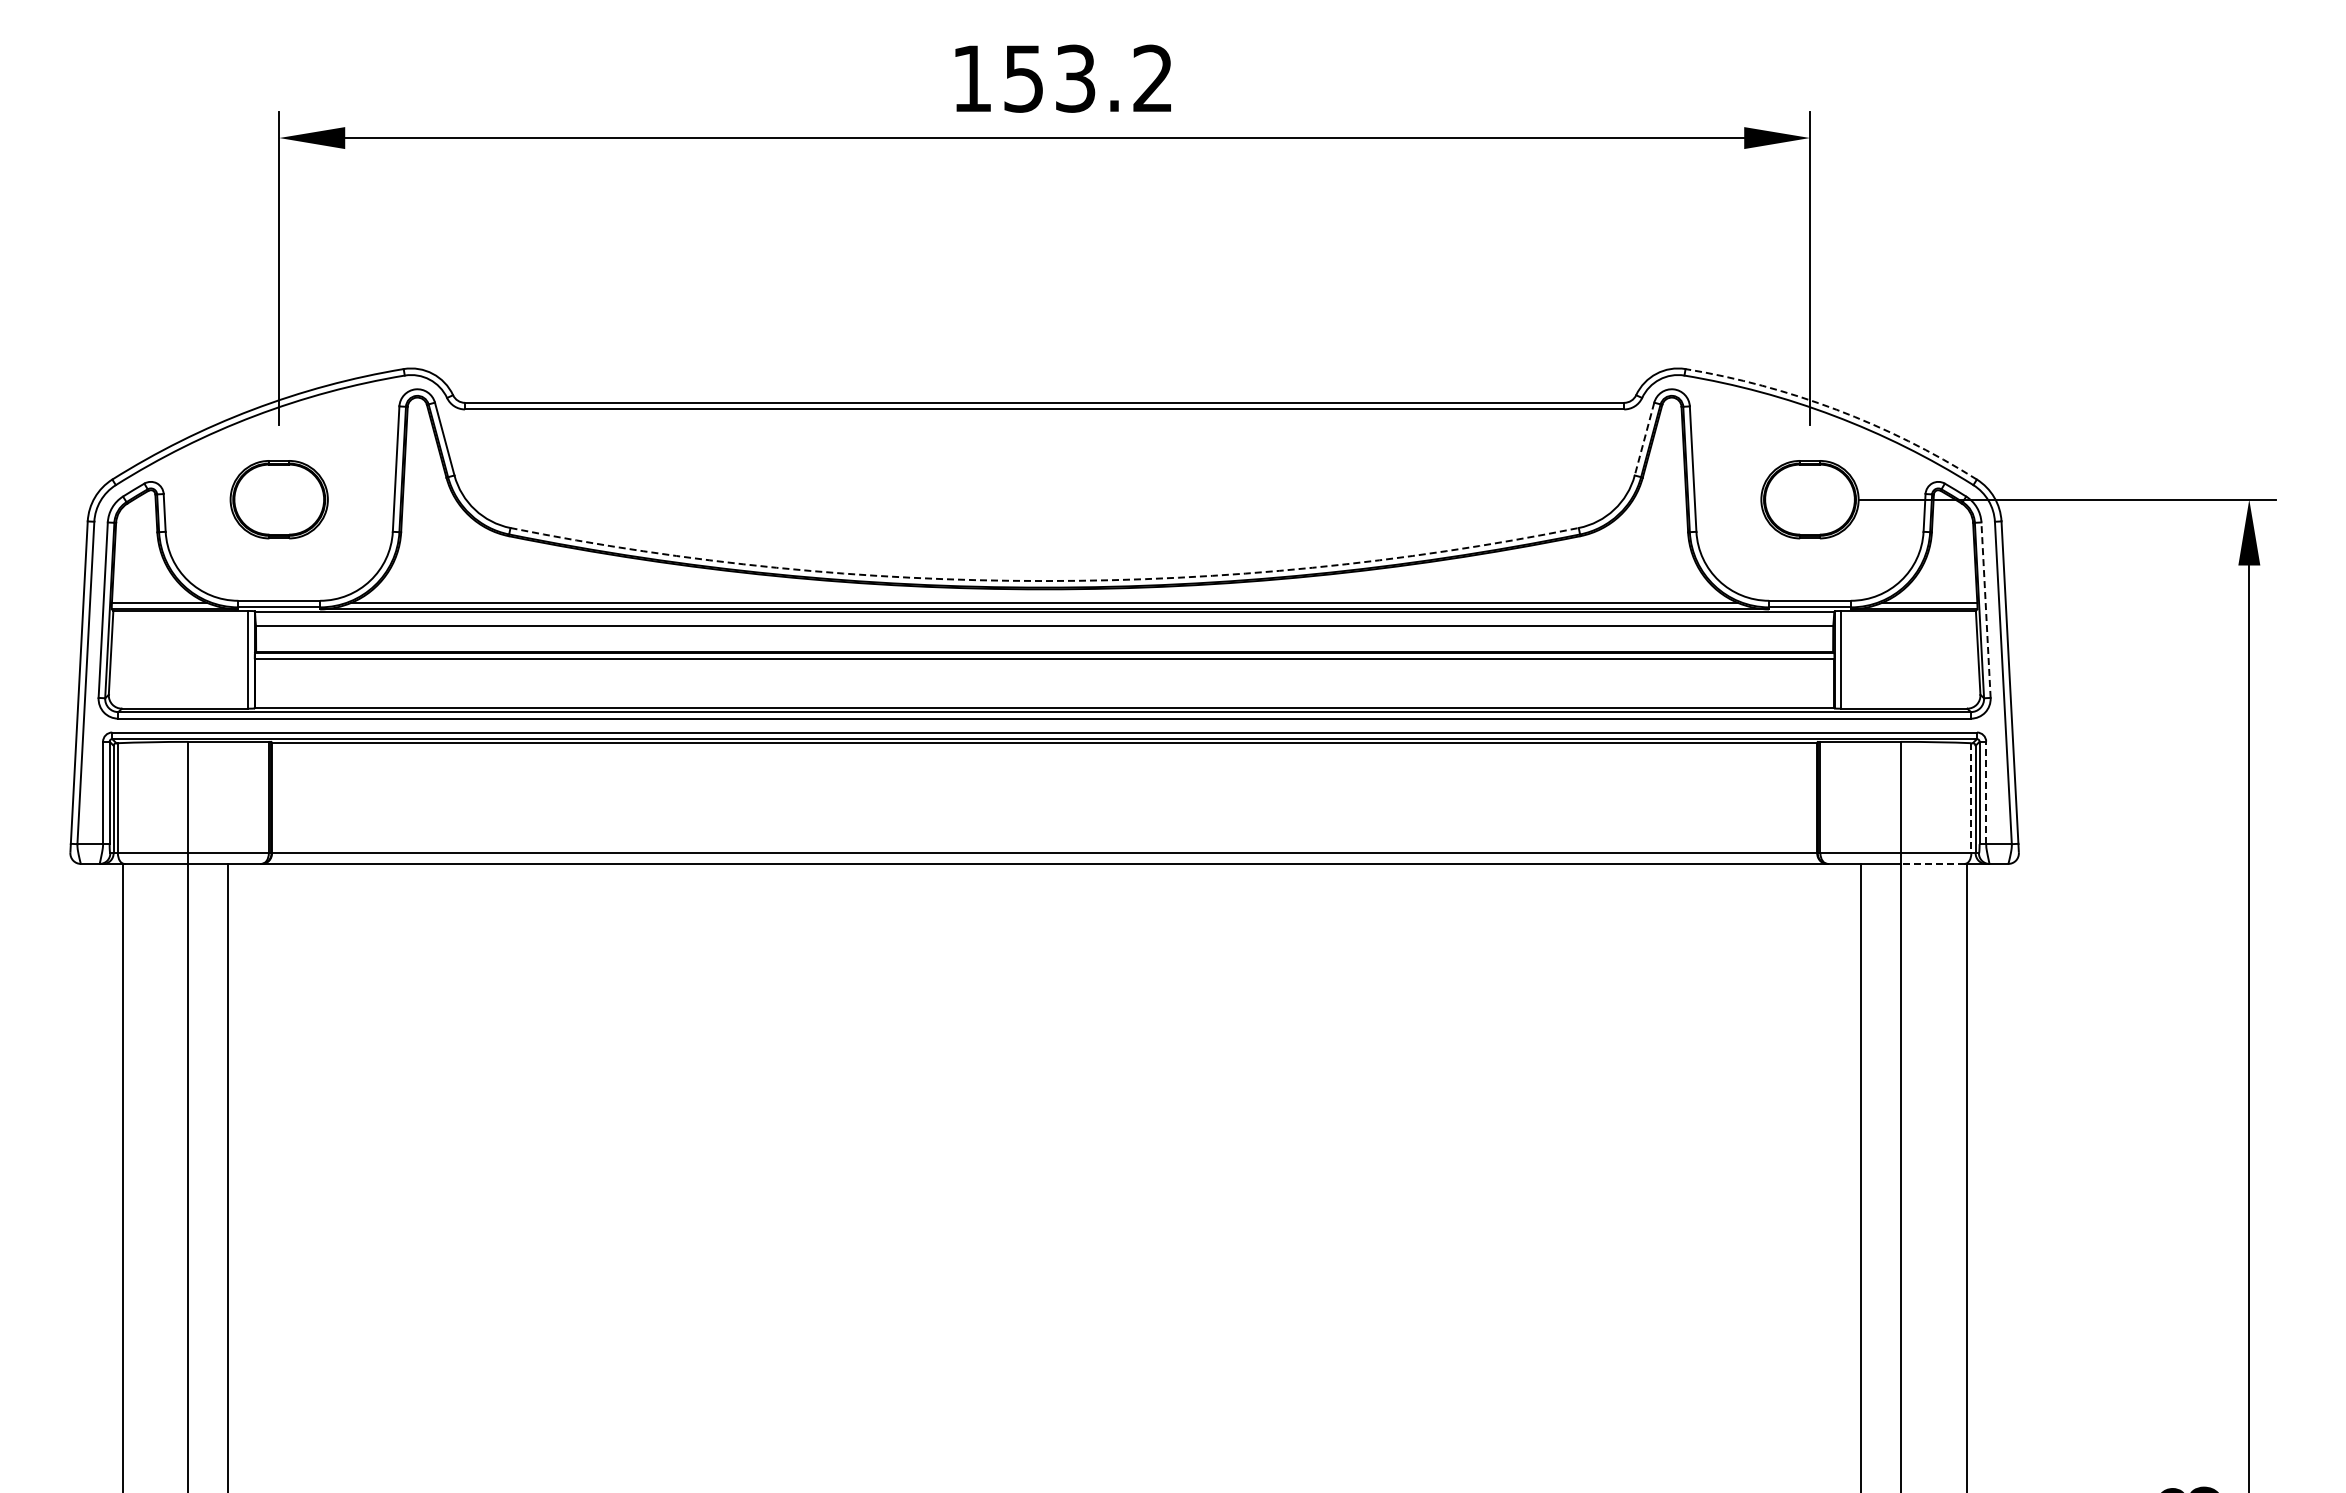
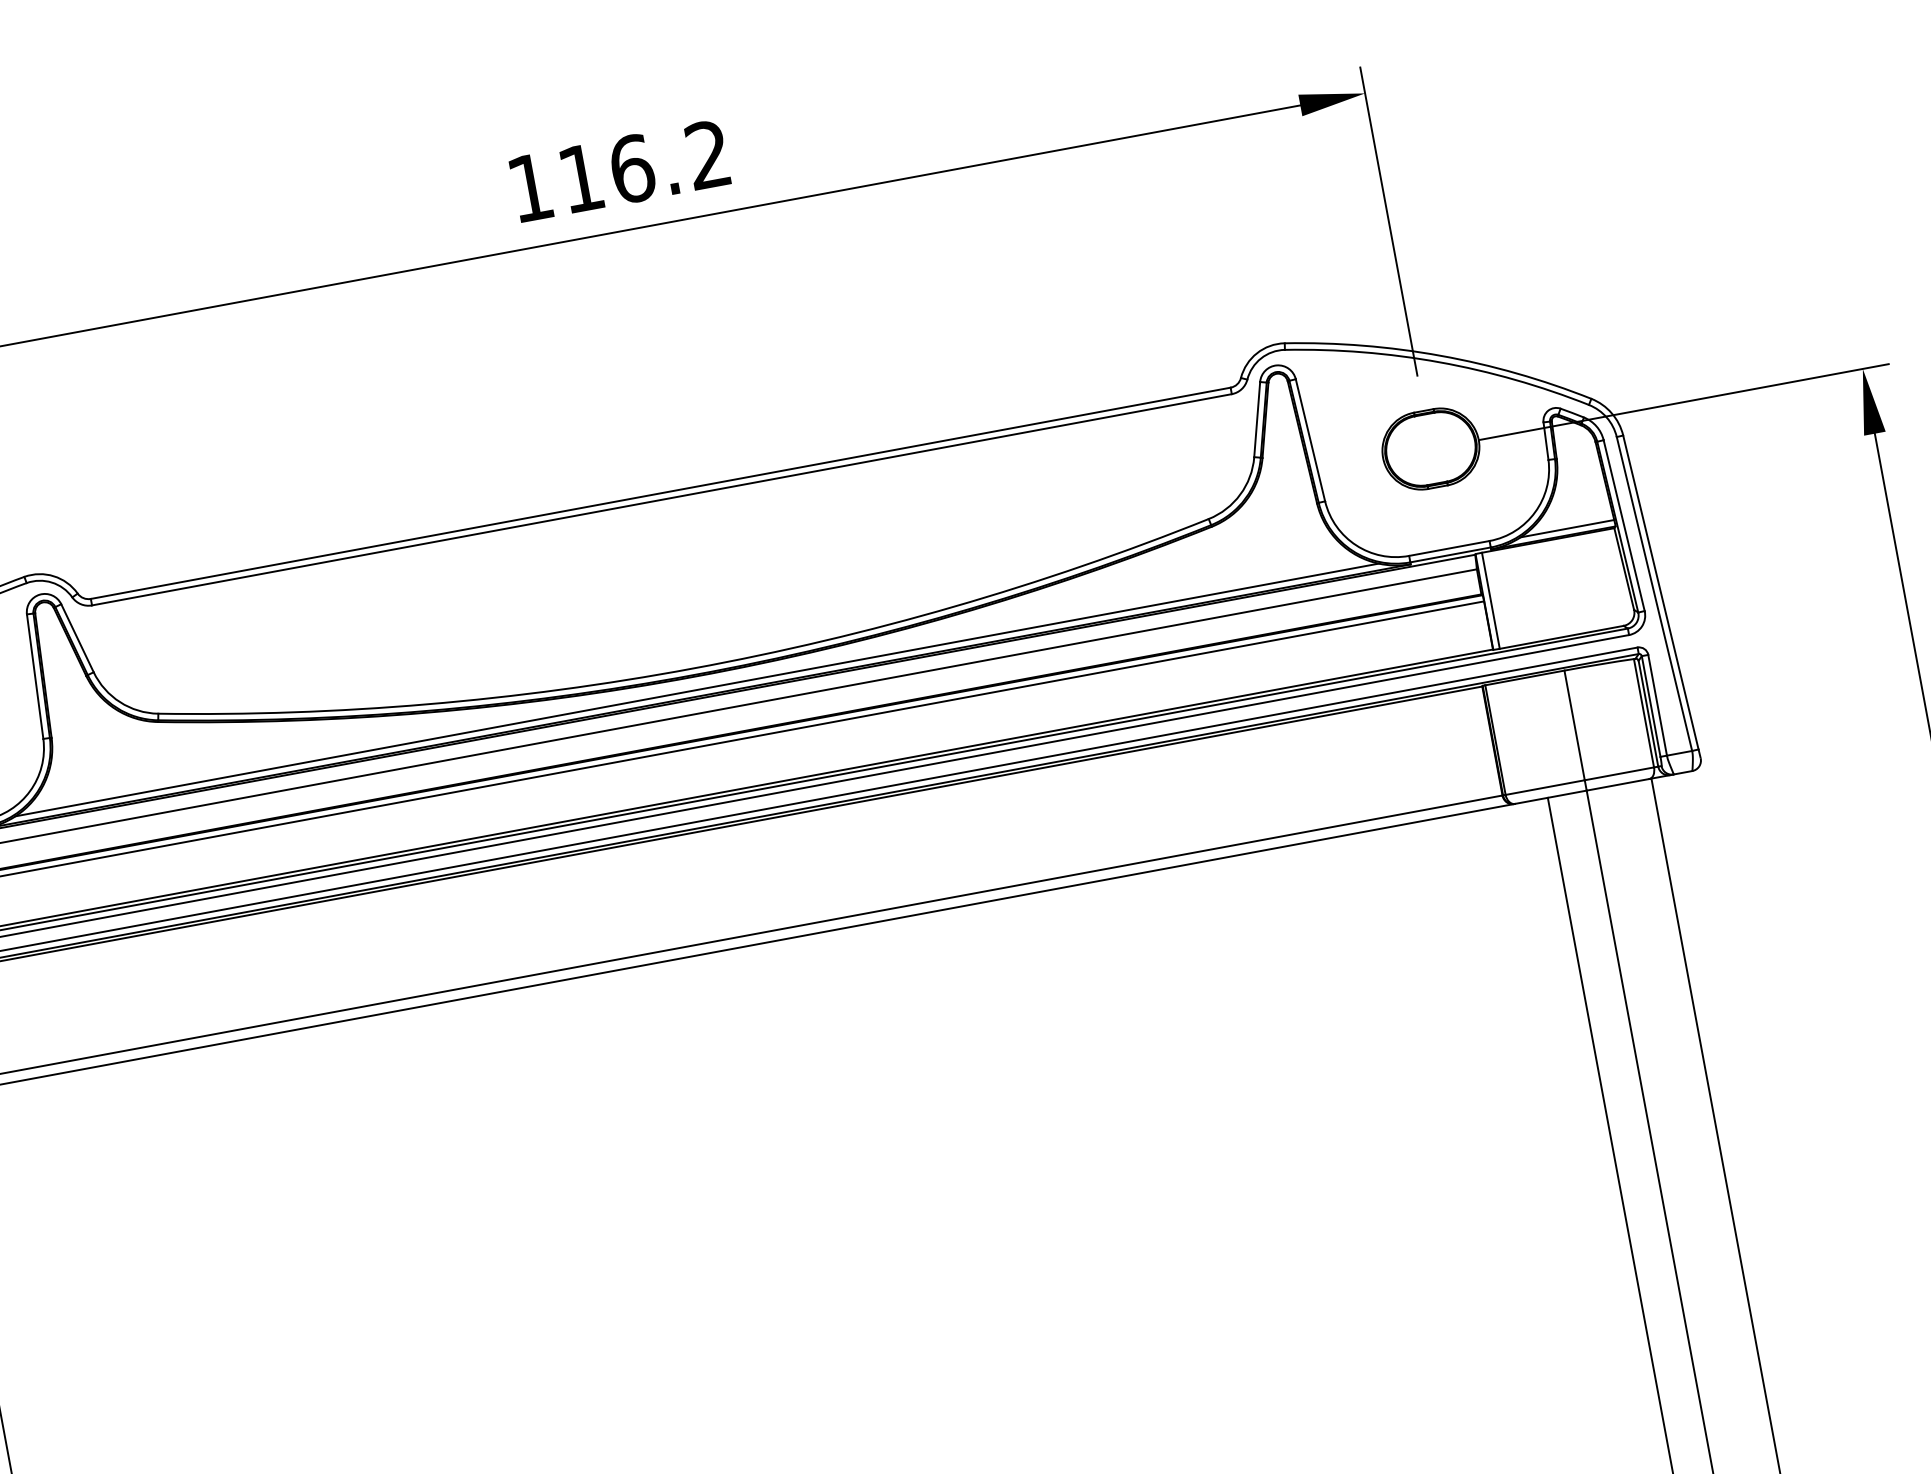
text: (1050, 78) -> (607, 173), 153.2 -> 116.2
arc: (1836, 409) -> (1440, 355), dashed -> solid
line: (1644, 439) -> (1257, 420), dashed -> solid
arc: (1044, 581) -> (693, 668), dashed -> solid
line: (1986, 610) -> (1624, 525), dashed -> solid
line: (1986, 792) -> (1657, 704), dashed -> solid
line: (1971, 798) -> (1644, 713), dashed -> solid
line: (1932, 863) -> (1617, 784), dashed -> solid

